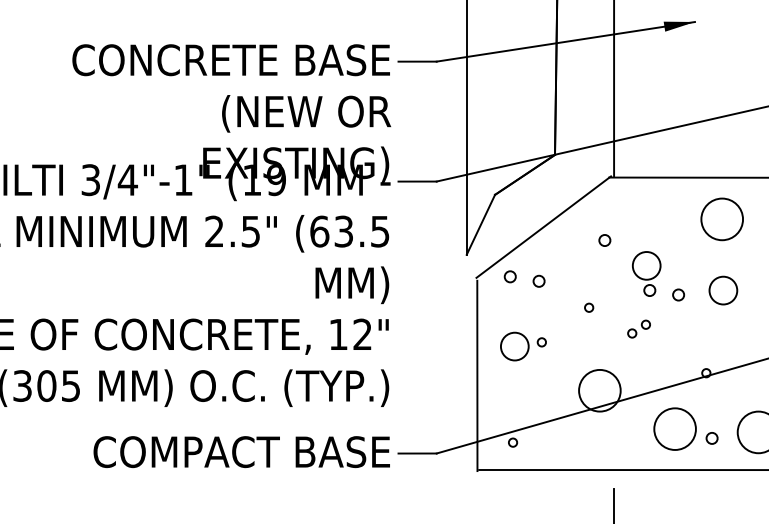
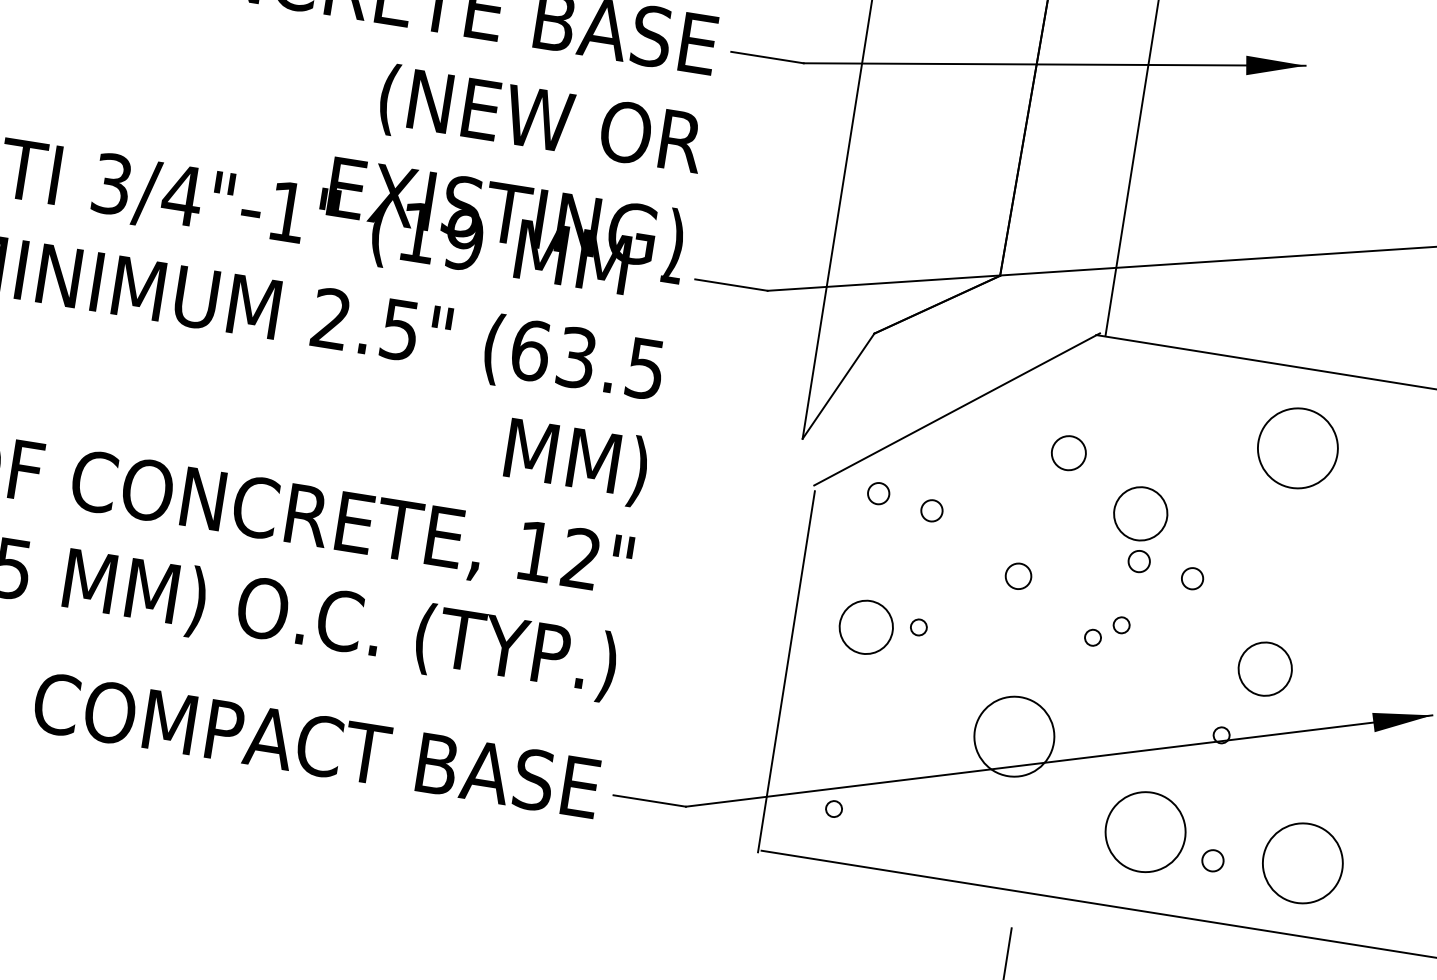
part: (604, 240) -> (1068, 453), size x1.6
part: (723, 290) -> (1265, 669), moved
part: (589, 307) -> (1019, 575), size x1.6

